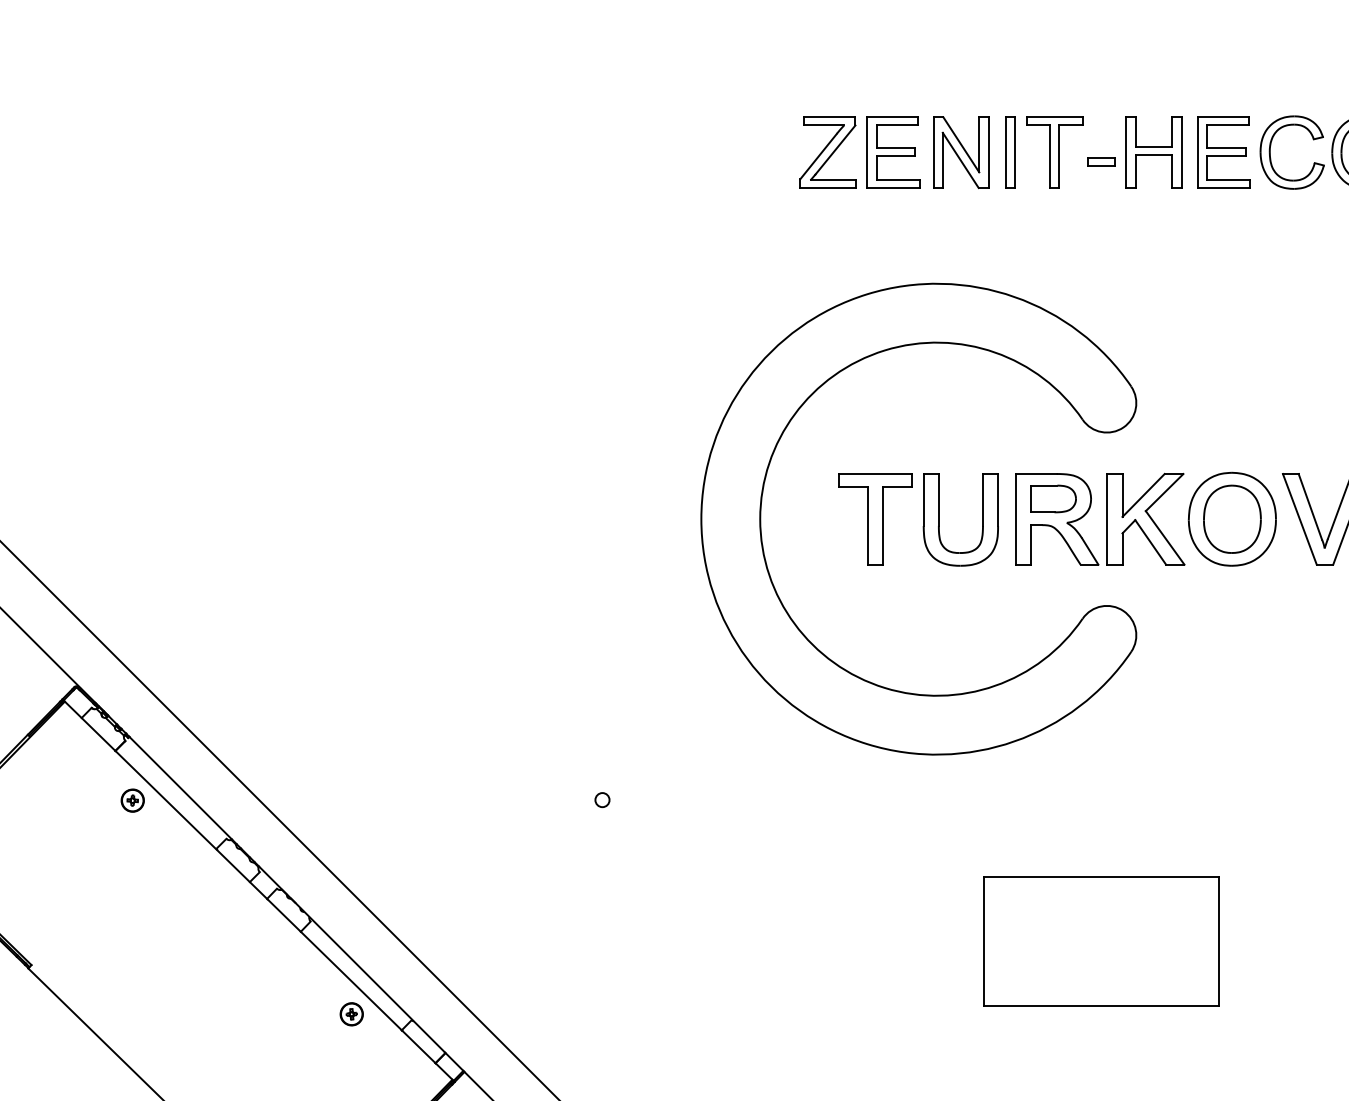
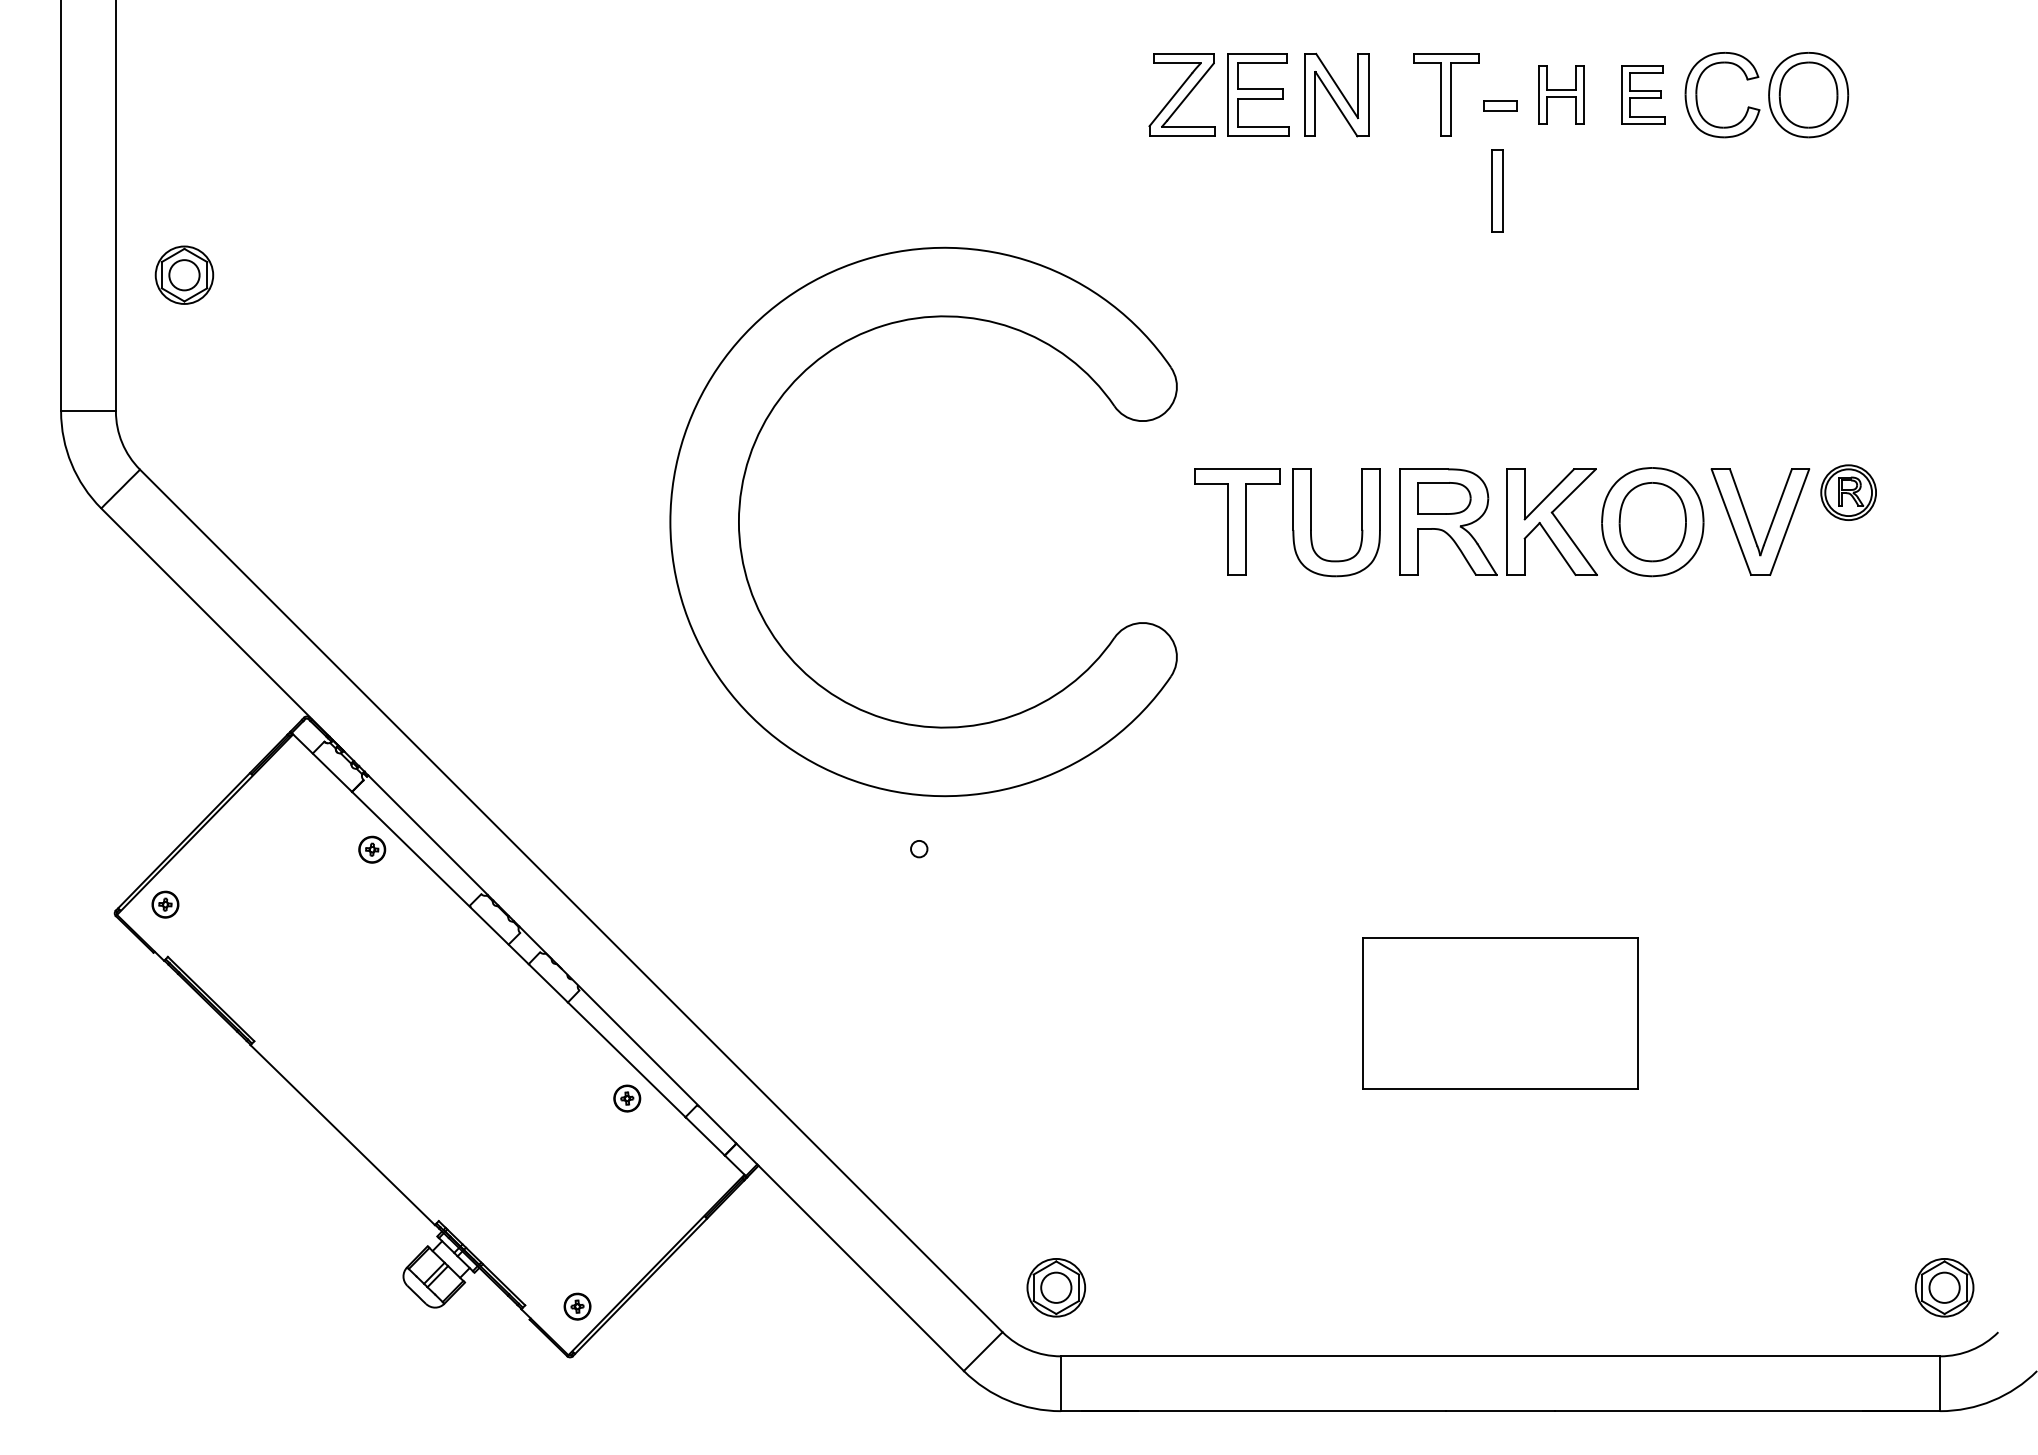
part: (1010, 152) -> (1497, 190), moved
part: (1153, 152) -> (1561, 94), size x0.7
part: (1224, 152) -> (1643, 94), size x0.7
part: (761, 510) -> (740, 511), moved

